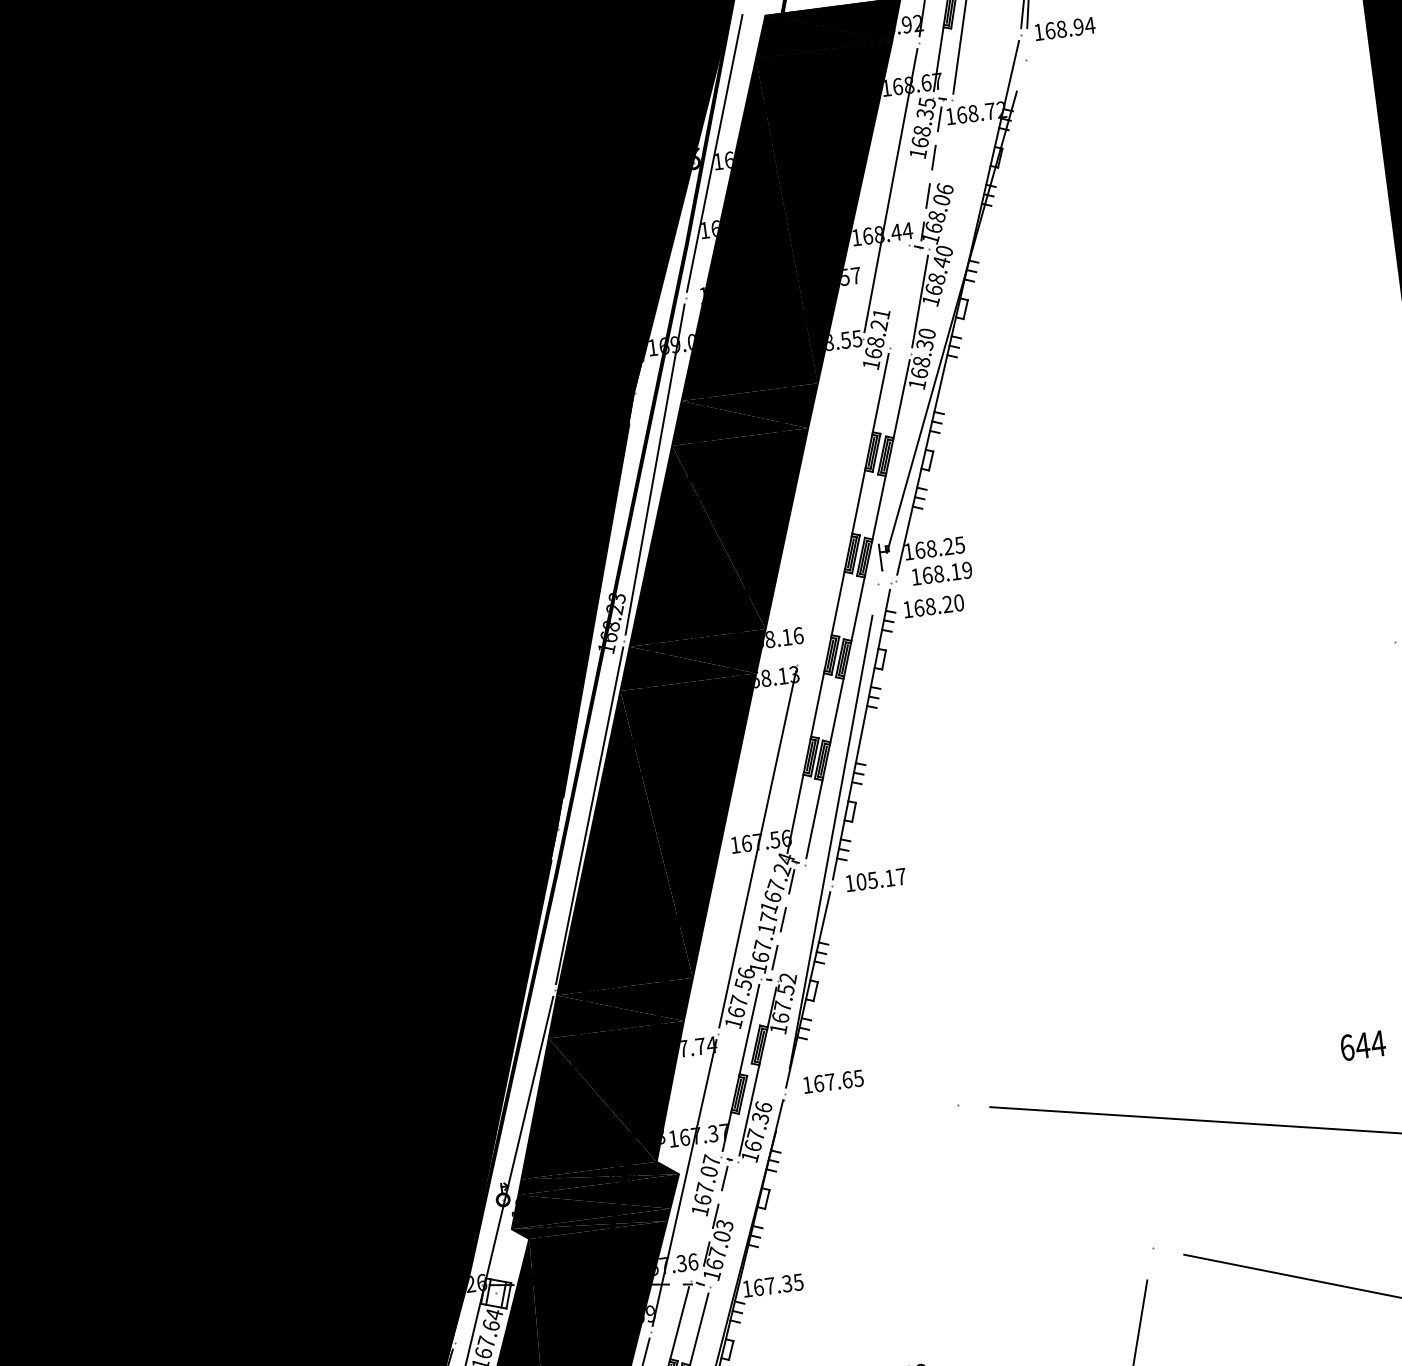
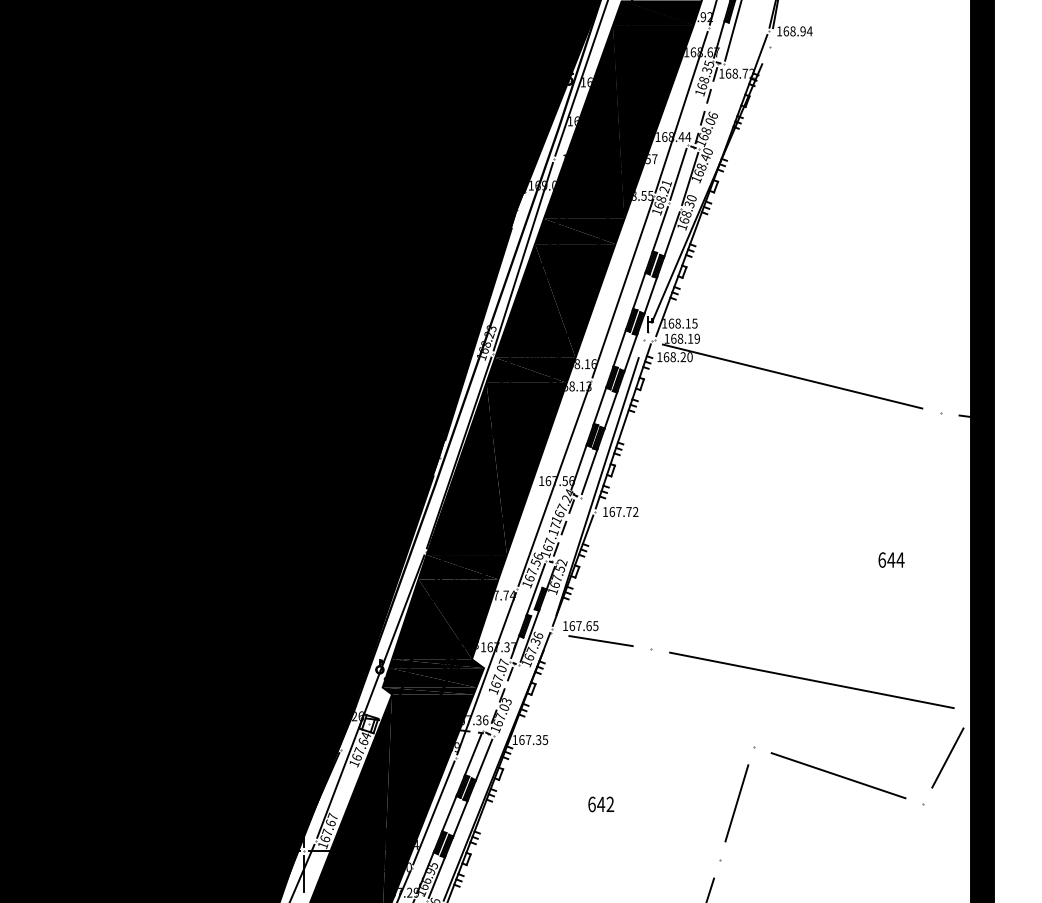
line: (899, 294) -> (678, 173), added
line: (829, 501) -> (622, 288), added
text: (947, 546) -> (687, 323), 168.25 -> 168.15
line: (1136, 613) -> (792, 376), added
text: (880, 878) -> (623, 511), 105.17 -> 167.72
text: (1362, 1044) -> (891, 559), moved
line: (870, 1103) -> (600, 641), added

